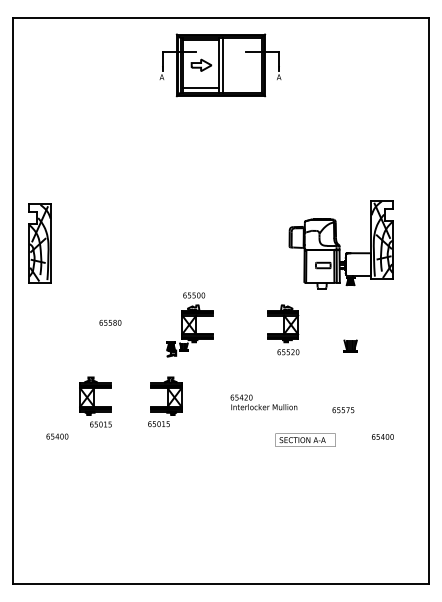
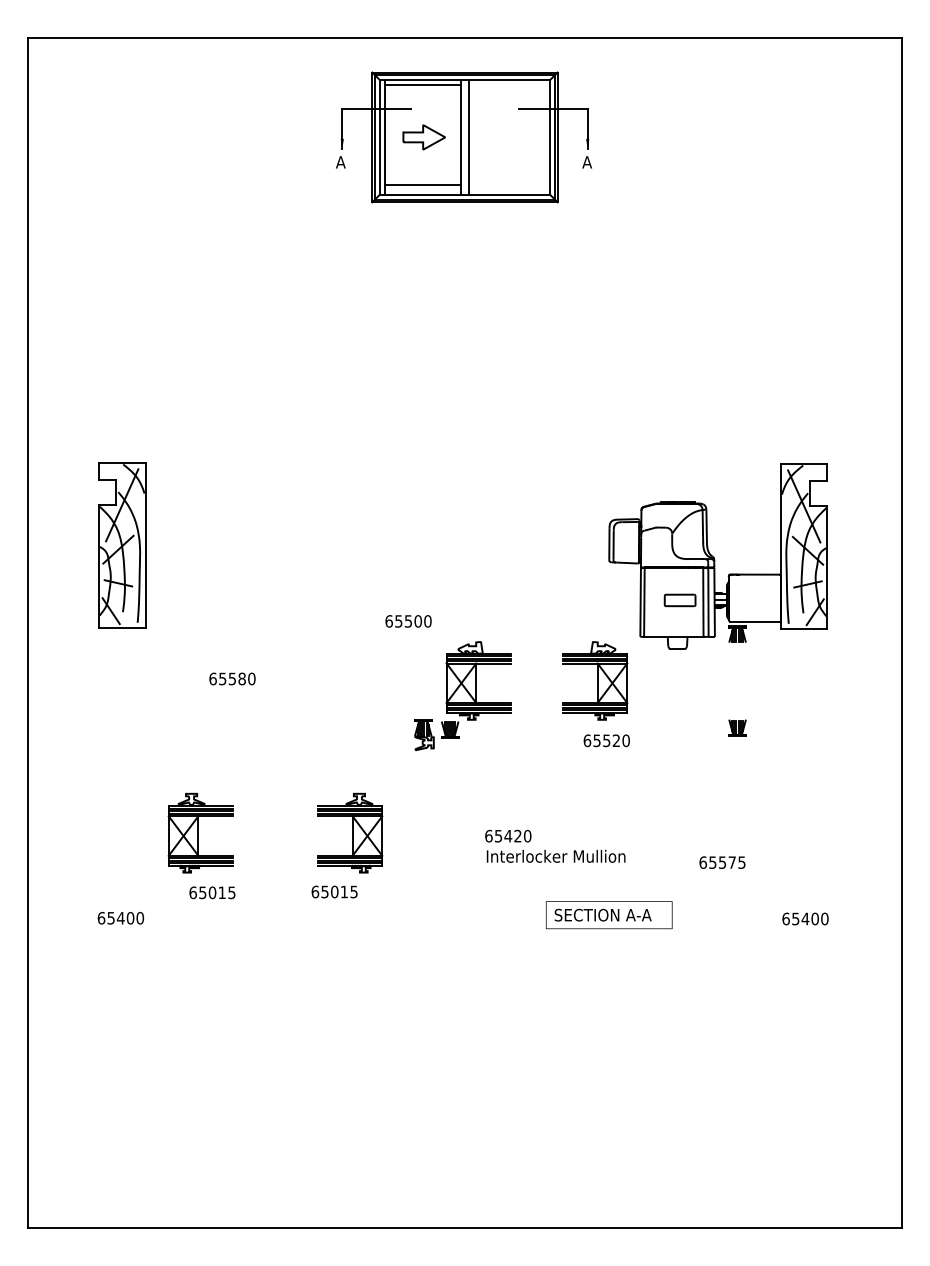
part: (39, 243) -> (121, 545), moved
part: (340, 244) -> (716, 556), moved
part: (189, 330) -> (461, 695), moved
part: (350, 345) -> (737, 726), size x0.62
text: (305, 439) -> (609, 913), moved

